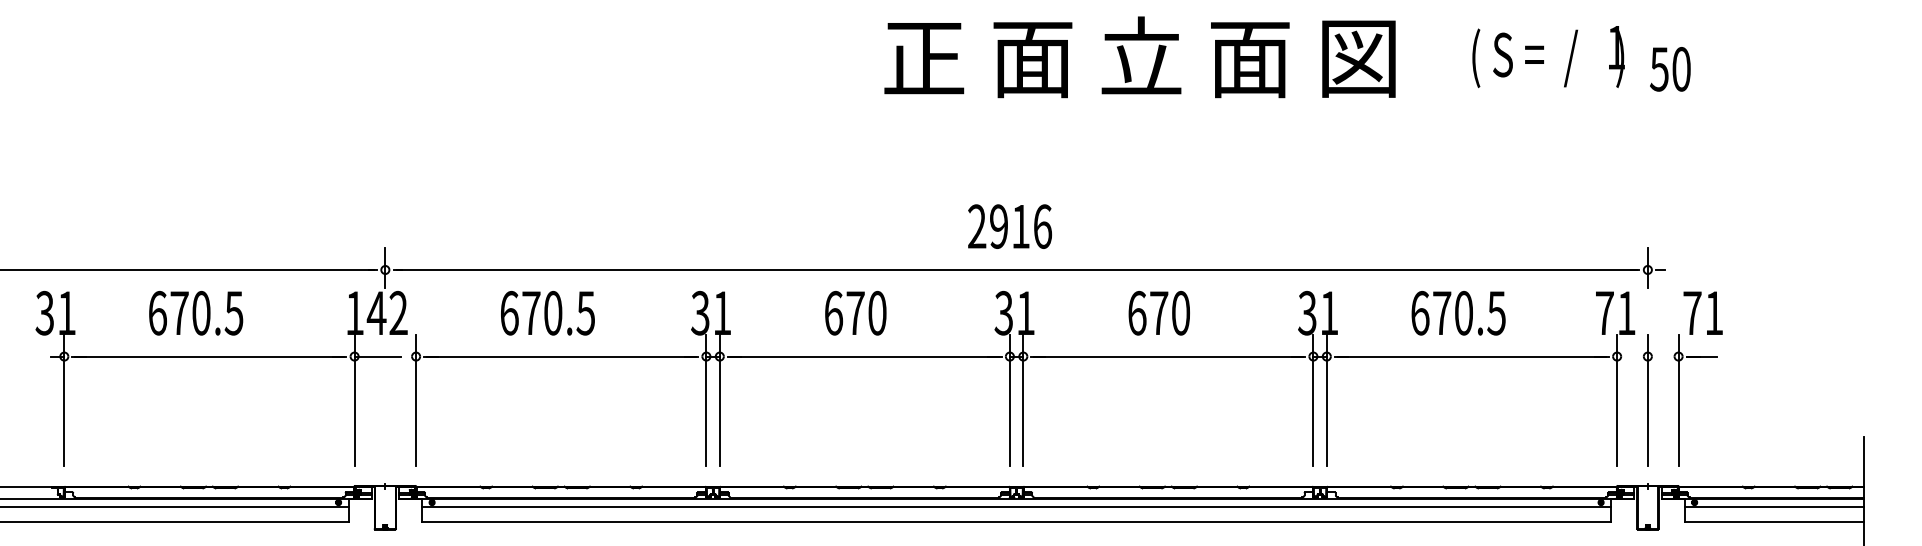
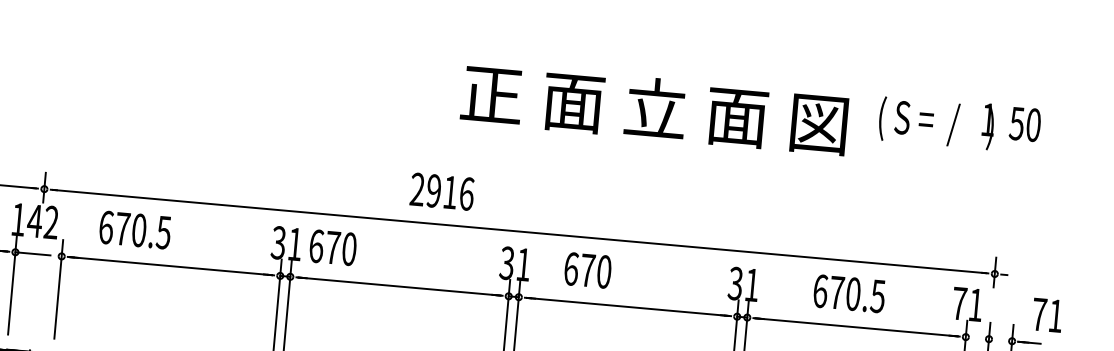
text: (1139, 57) -> (654, 108), moved
text: (1548, 57) -> (936, 122), moved
text: (1009, 226) -> (441, 191), moved
text: (1702, 312) -> (1047, 314), moved
text: (547, 313) -> (134, 230), moved
text: (855, 313) -> (332, 247), moved
text: (1158, 313) -> (587, 270), moved

